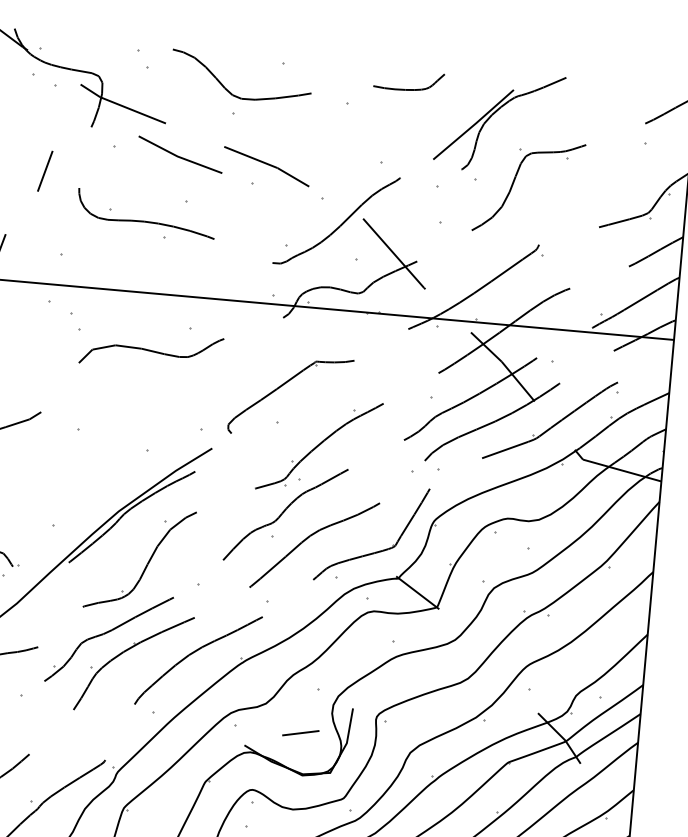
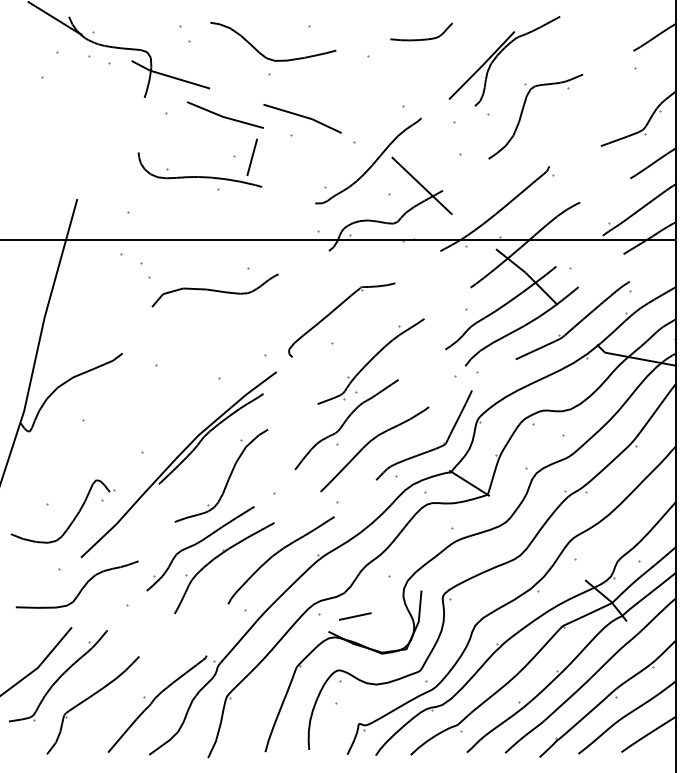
line: (44, 170) -> (251, 156), moved
line: (301, 733) -> (355, 616), moved

